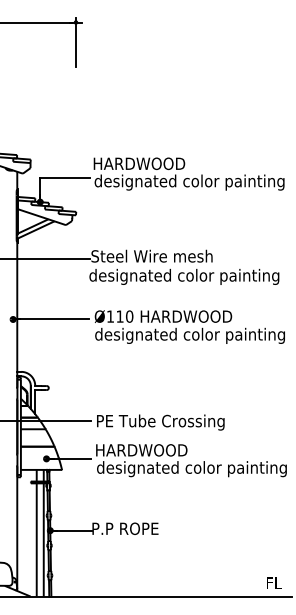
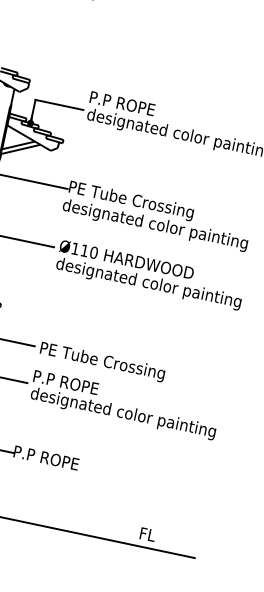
text: (140, 163) -> (135, 106), HARDWOOD -> P.P ROPE
text: (155, 257) -> (131, 200), Steel Wire mesh -> PE Tube Crossing
text: (142, 450) -> (79, 385), HARDWOOD -> P.P ROPE
text: (274, 582) -> (148, 533), moved

